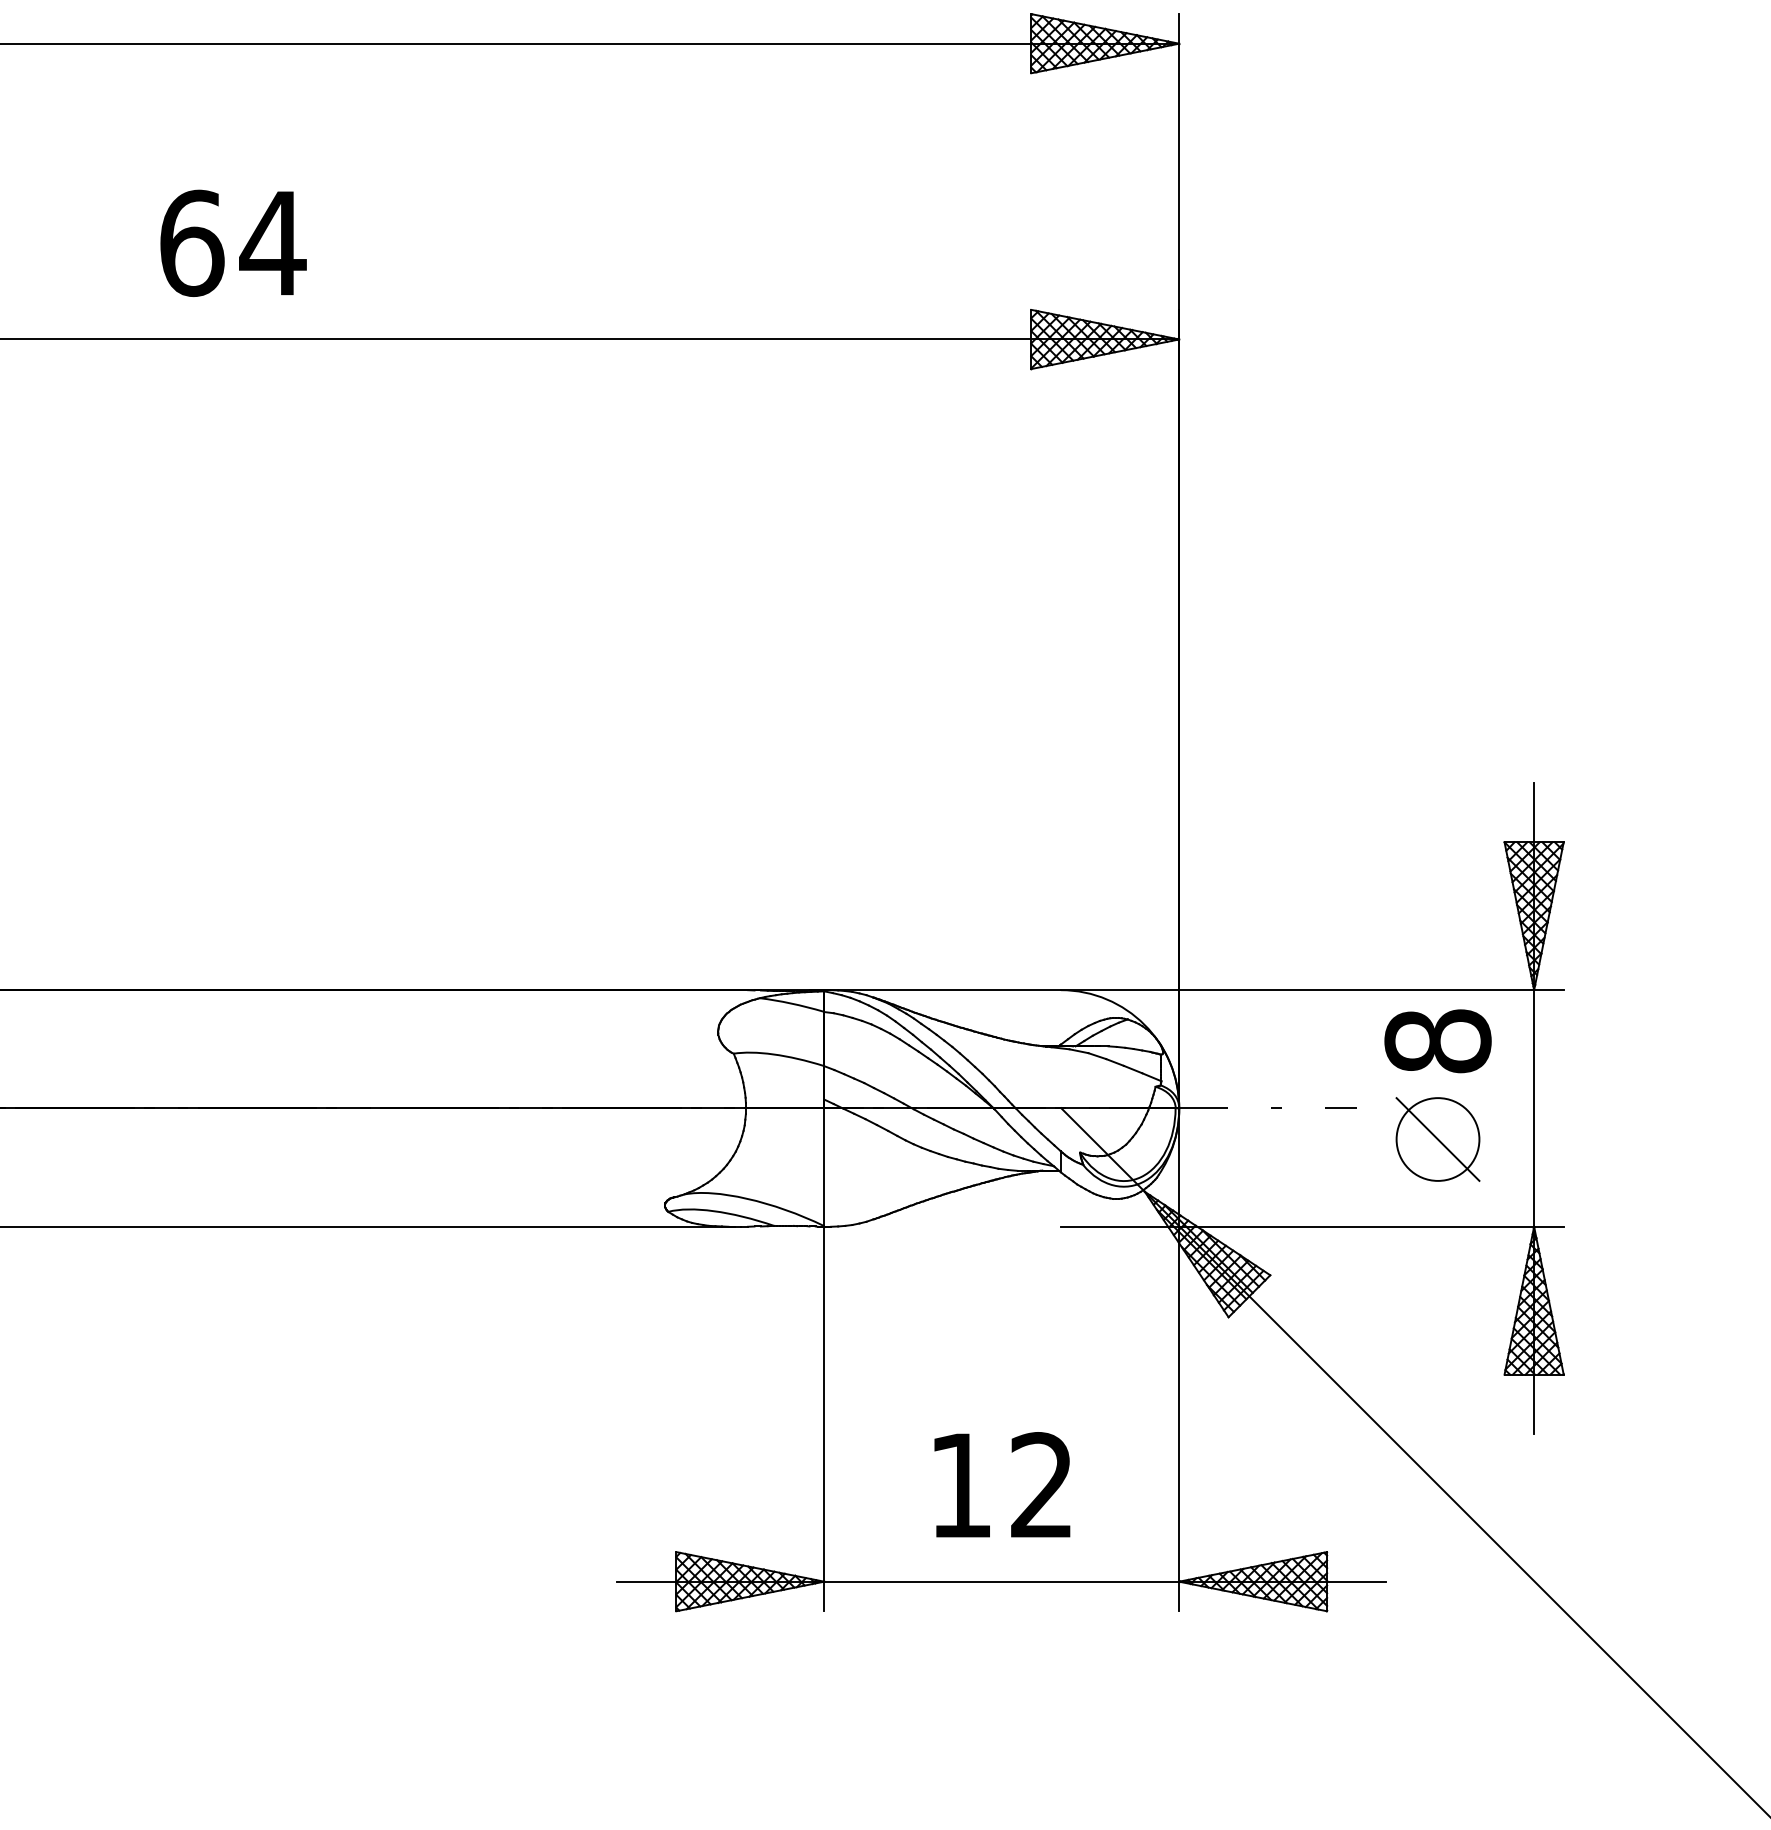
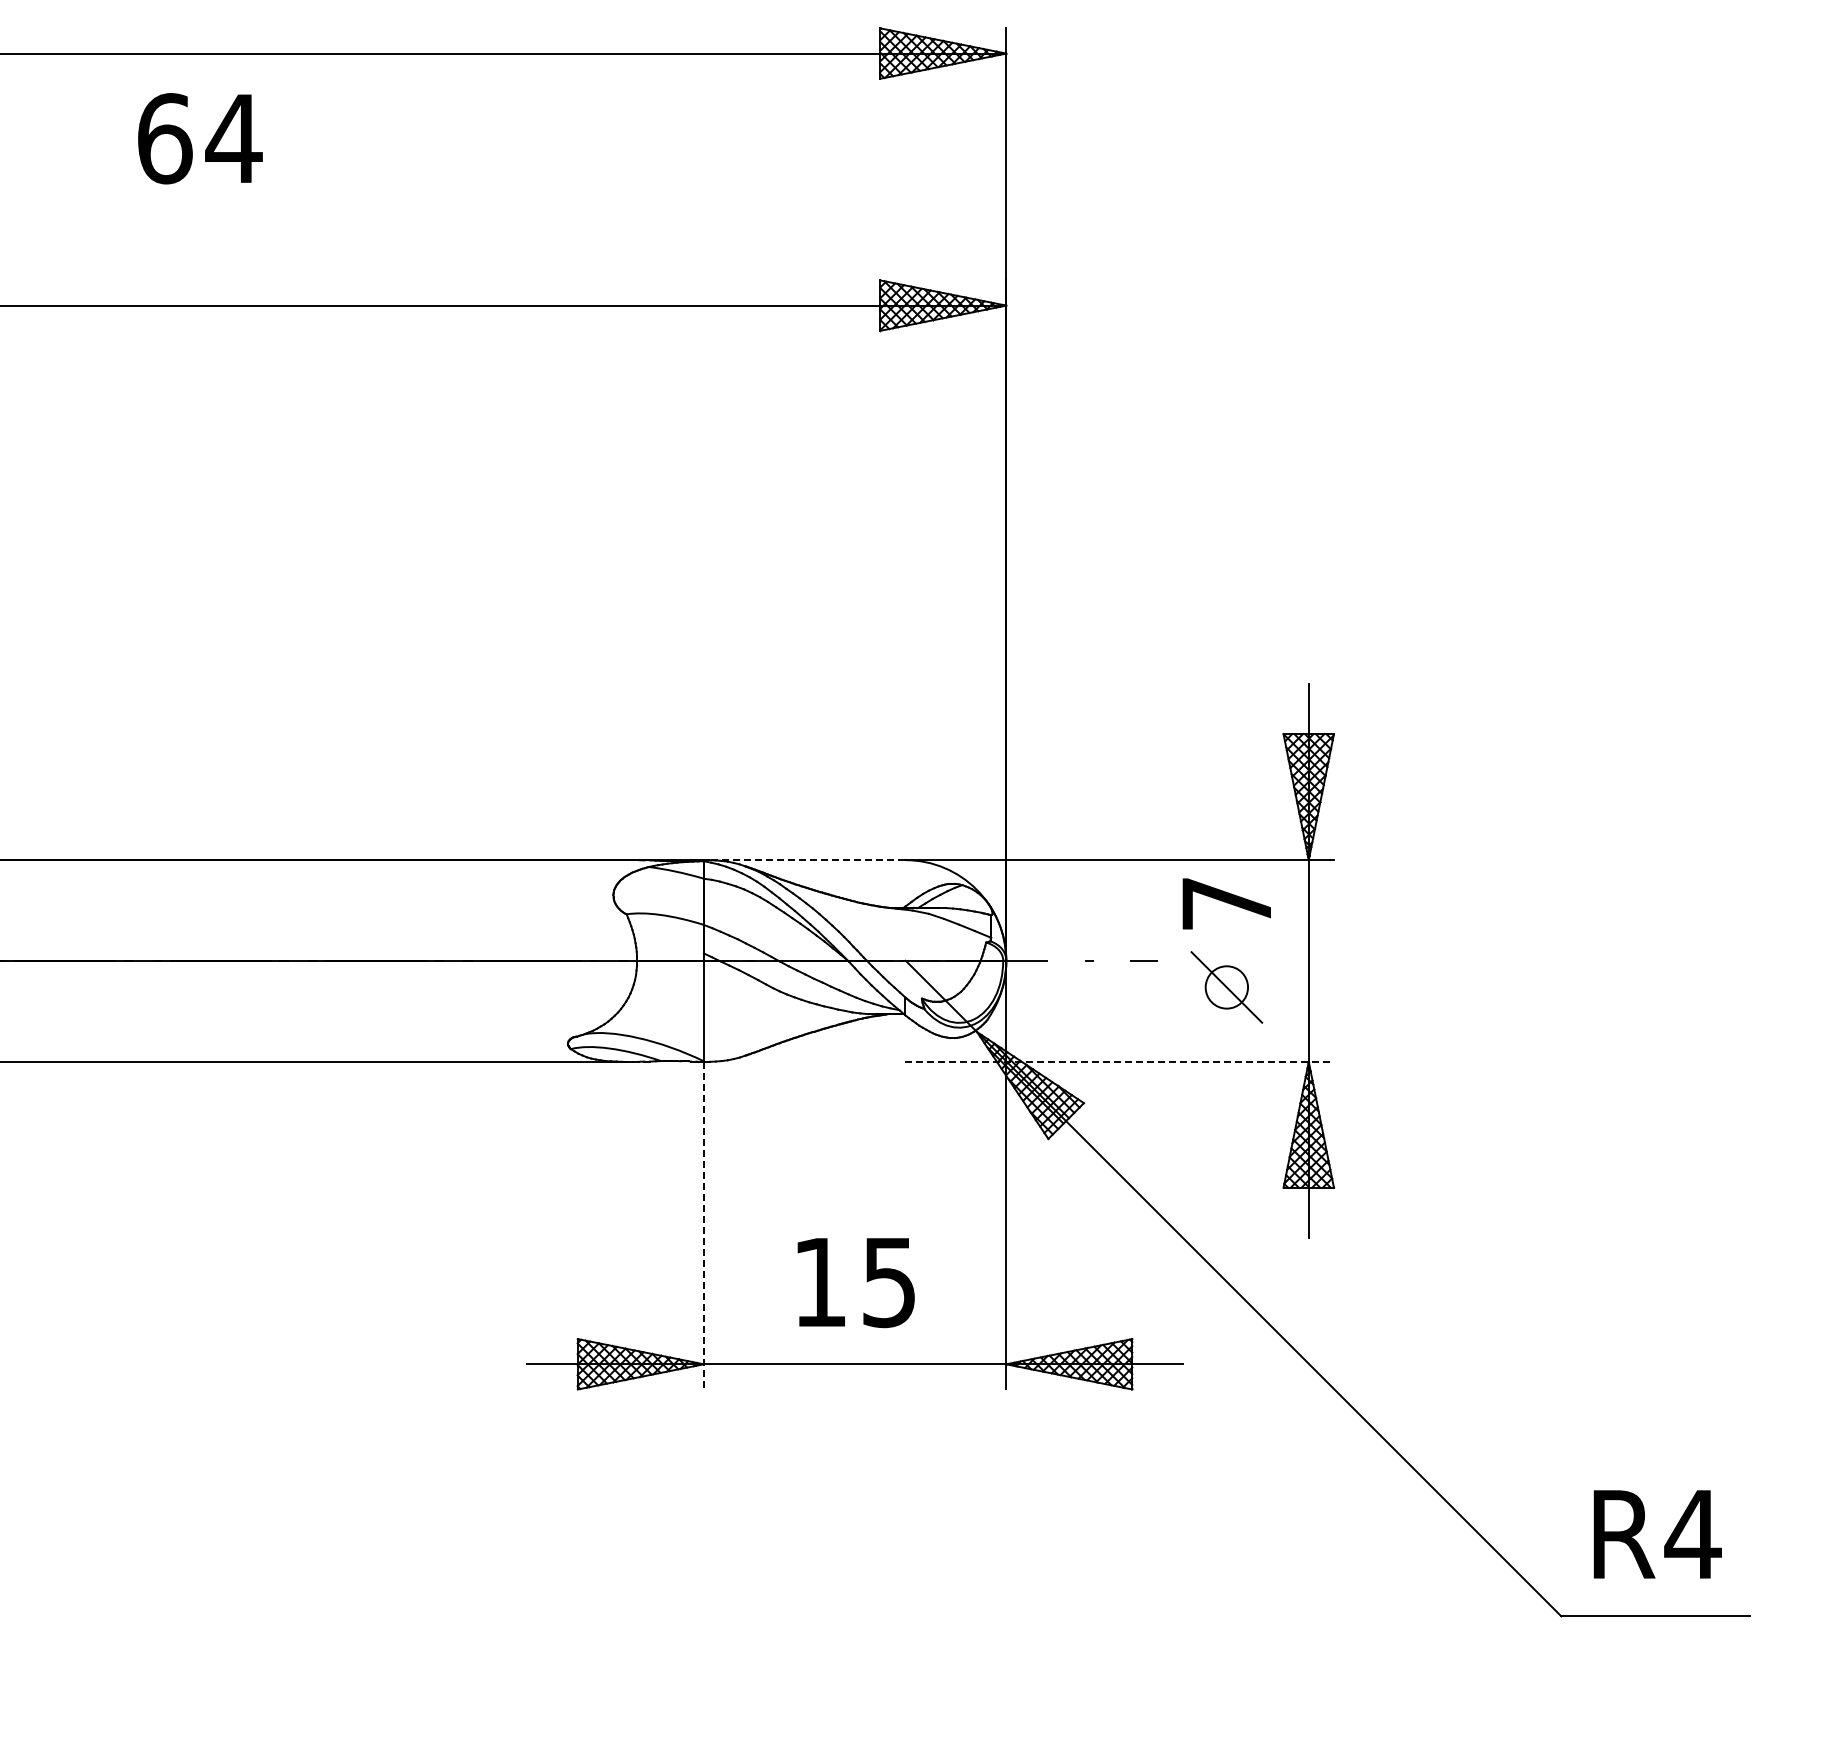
text: (233, 243) -> (200, 138), moved
line: (942, 990) -> (804, 860), solid -> dashed
text: (1437, 1040) -> (1226, 903), 8 -> 7
circle: (1437, 1139) -> (1226, 987), size x0.6
line: (1313, 1226) -> (1120, 1061), solid -> dashed
line: (823, 1418) -> (703, 1225), solid -> dashed
text: (1040, 1485) -> (888, 1282), 12 -> 15

